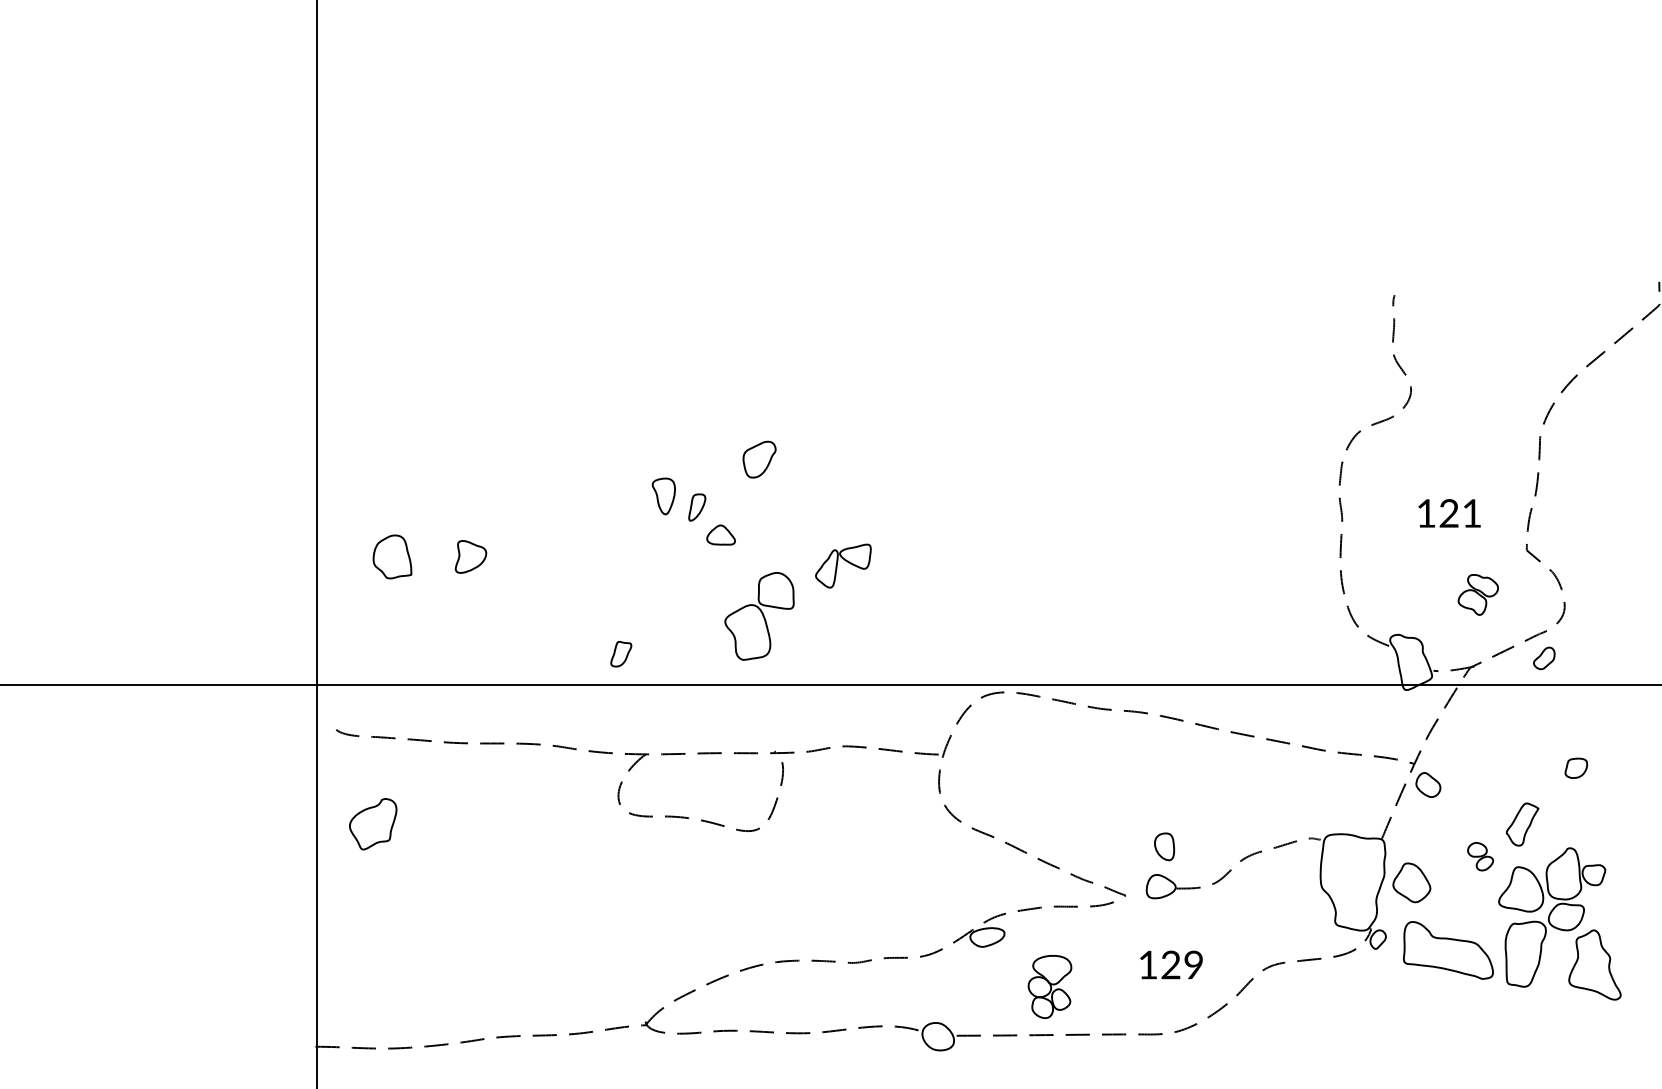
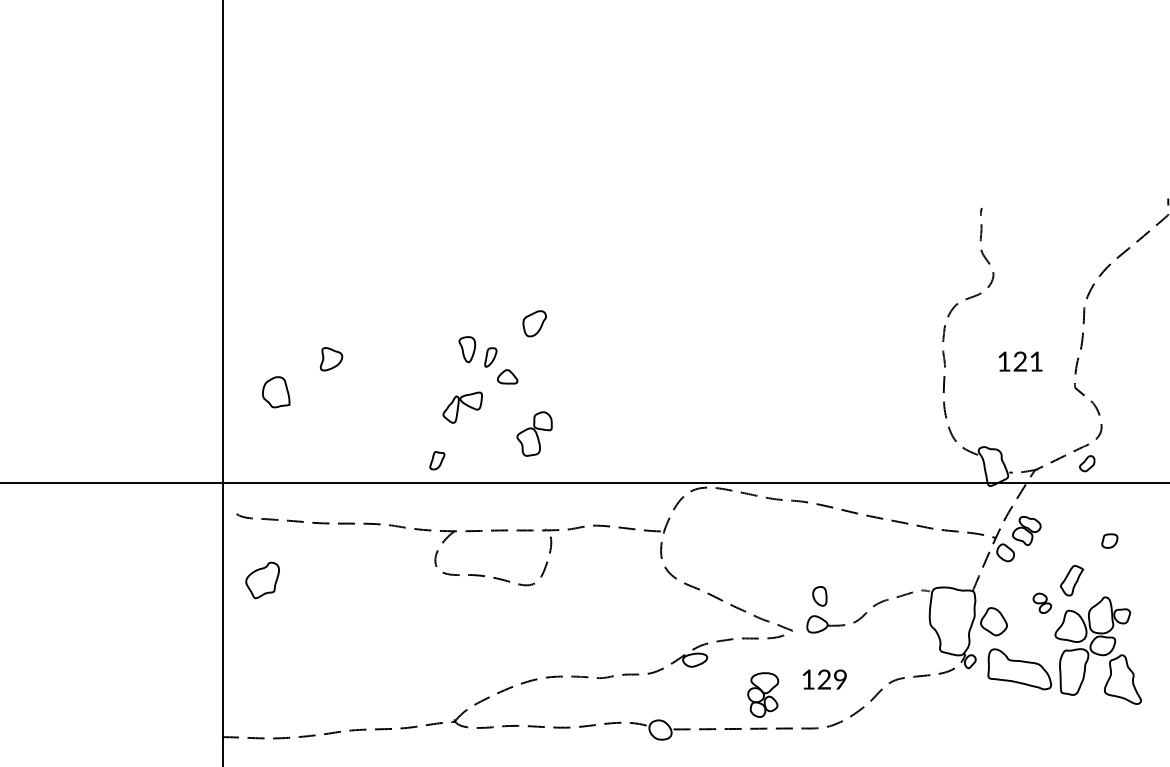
part: (470, 557) -> (331, 359), moved
part: (843, 565) -> (462, 407), moved
part: (1477, 594) -> (1026, 530), moved
part: (759, 615) -> (534, 433), size x0.71
part: (1050, 986) -> (763, 694), moved

